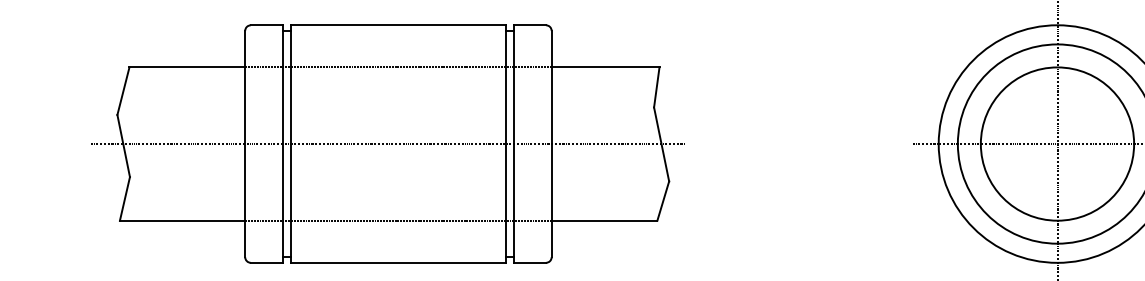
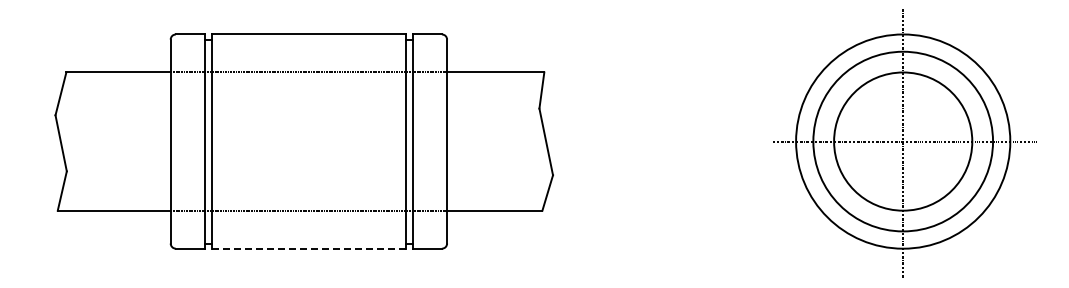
line: (389, 143) -> (300, 141), removed
line: (397, 262) -> (308, 248), solid -> dashed

